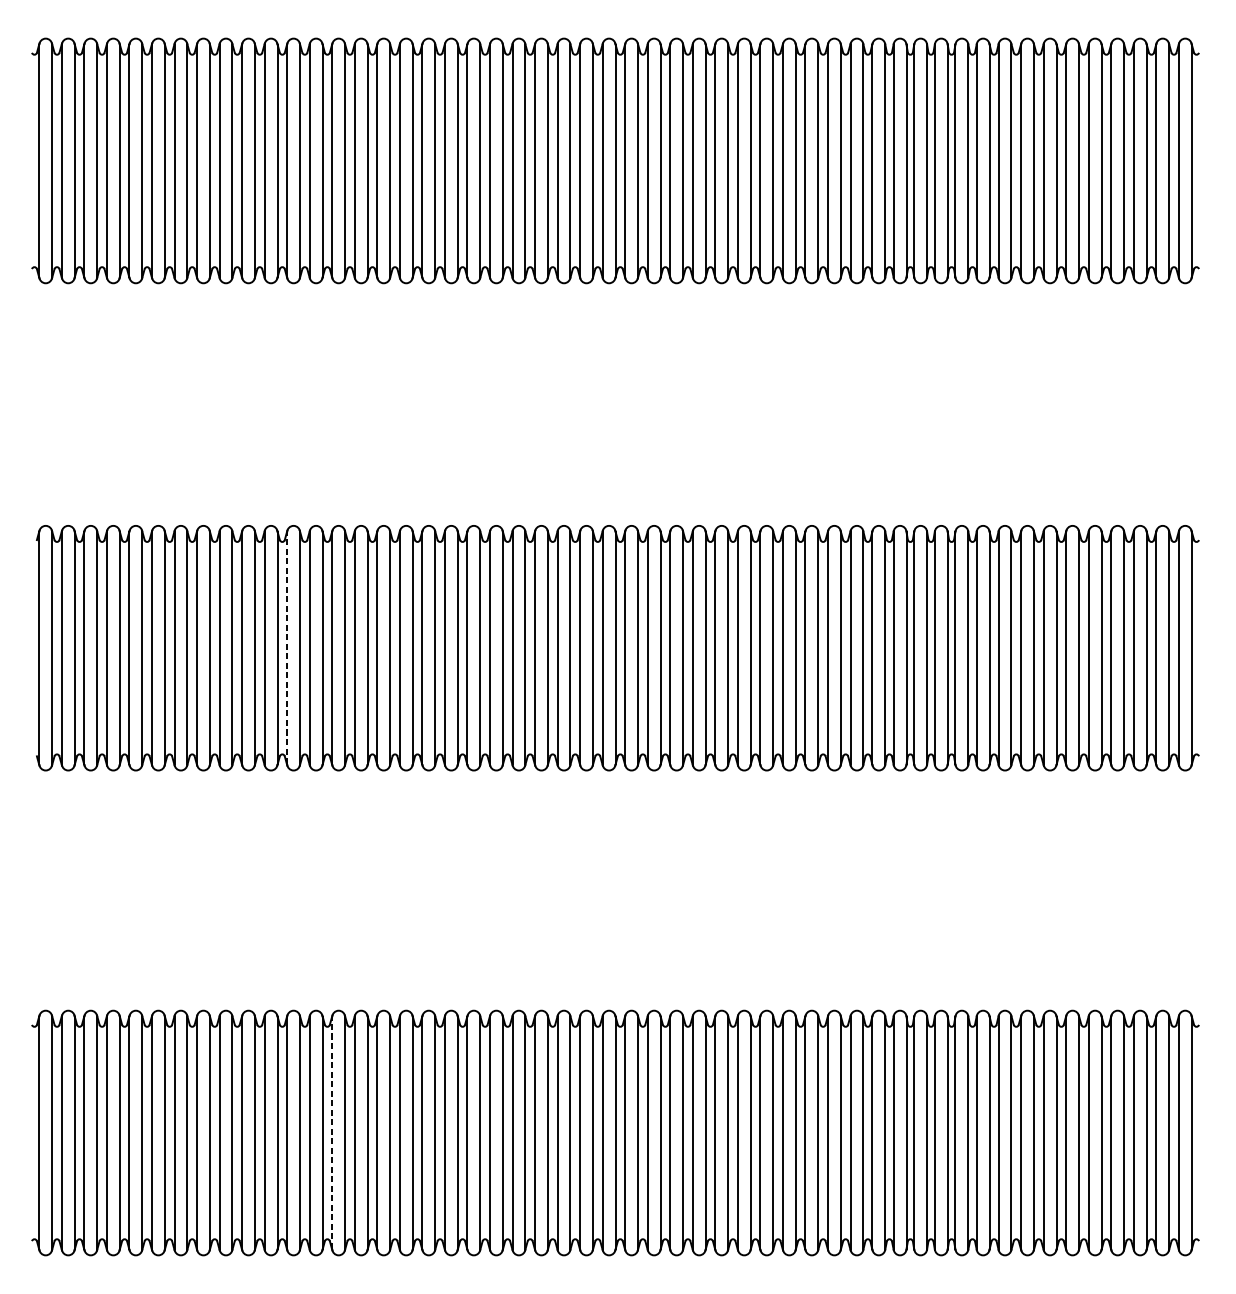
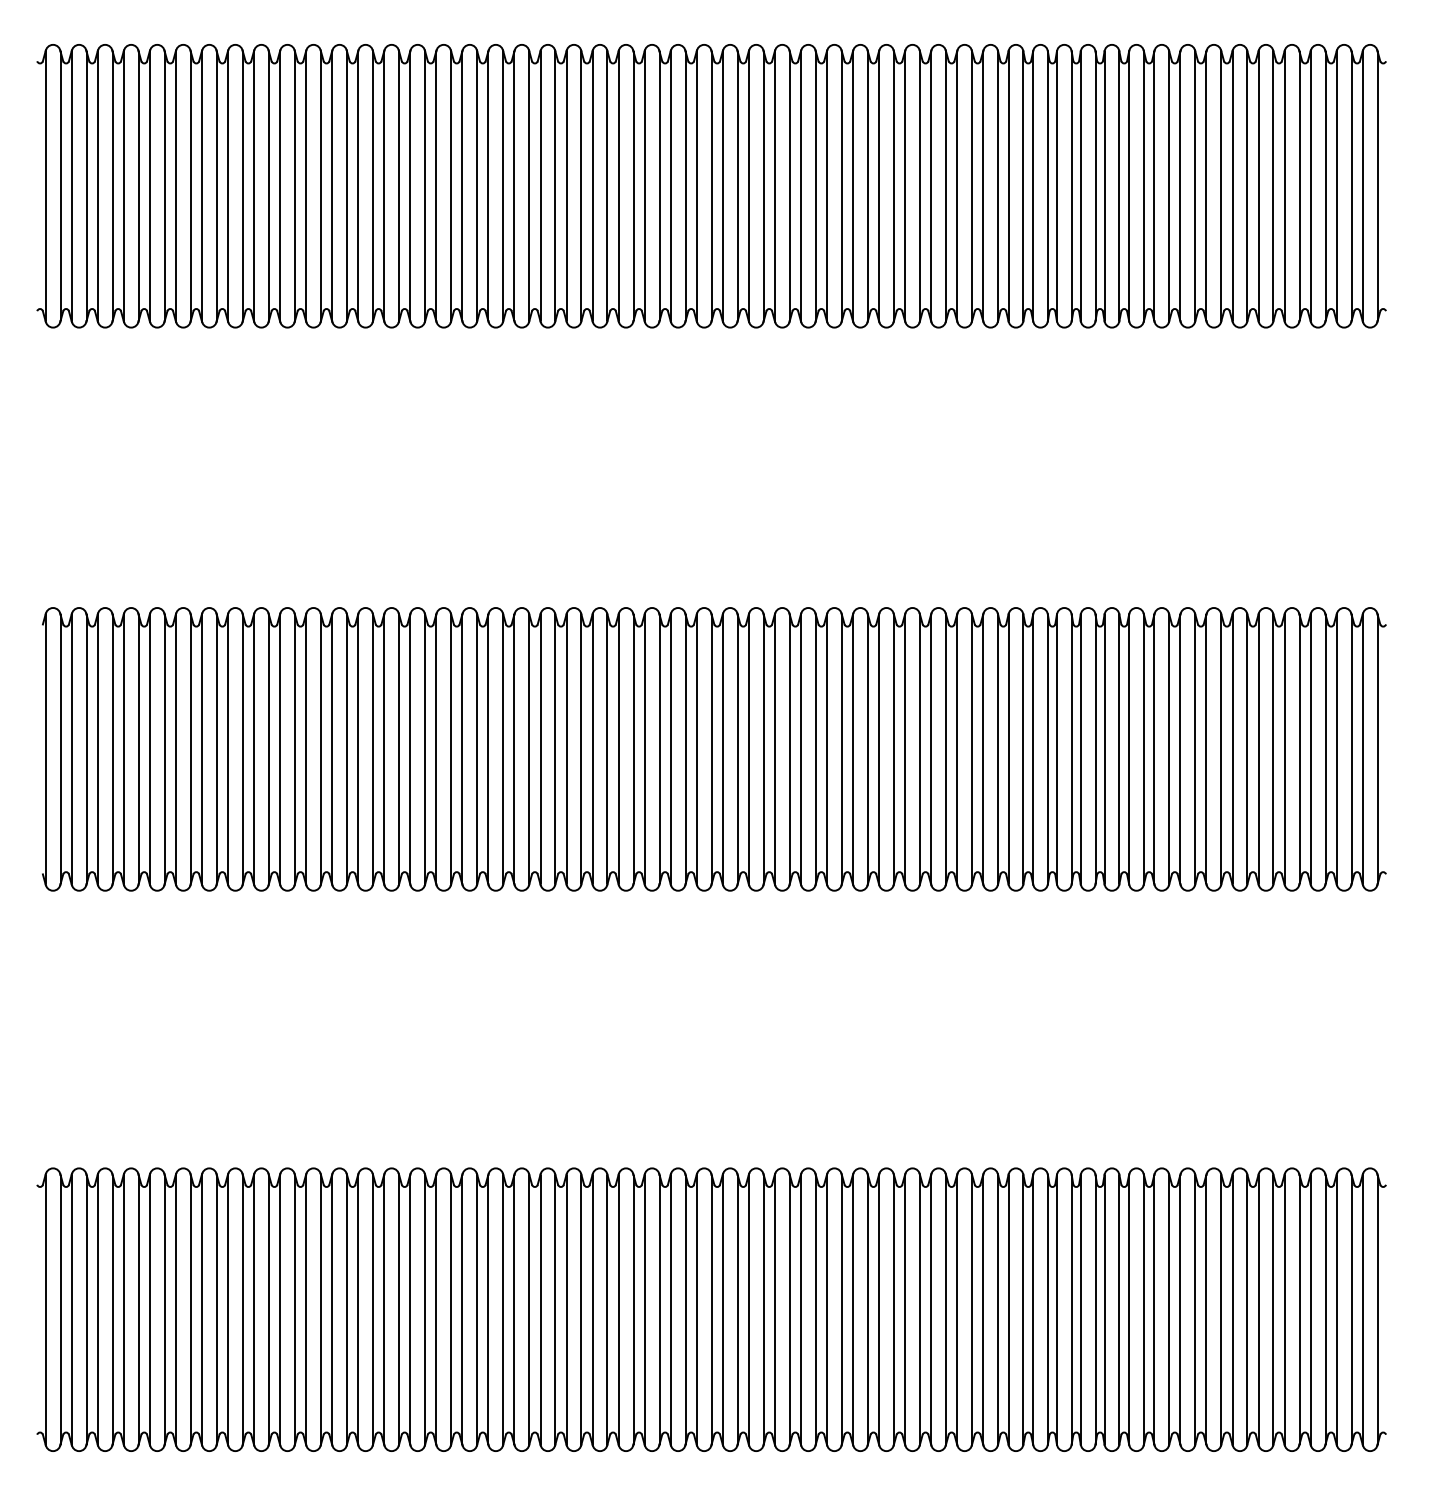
line: (287, 648) -> (332, 749), dashed -> solid
line: (332, 1132) -> (384, 1309), dashed -> solid

